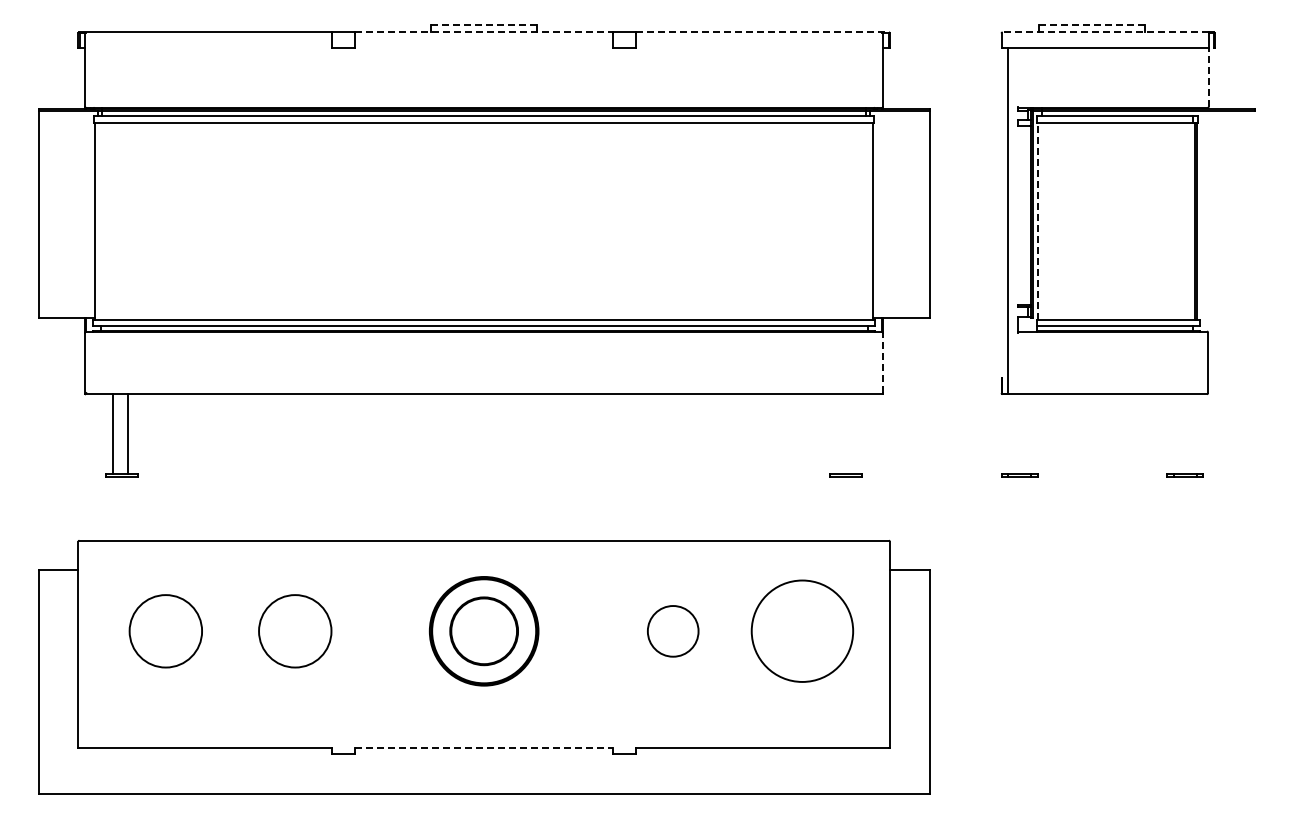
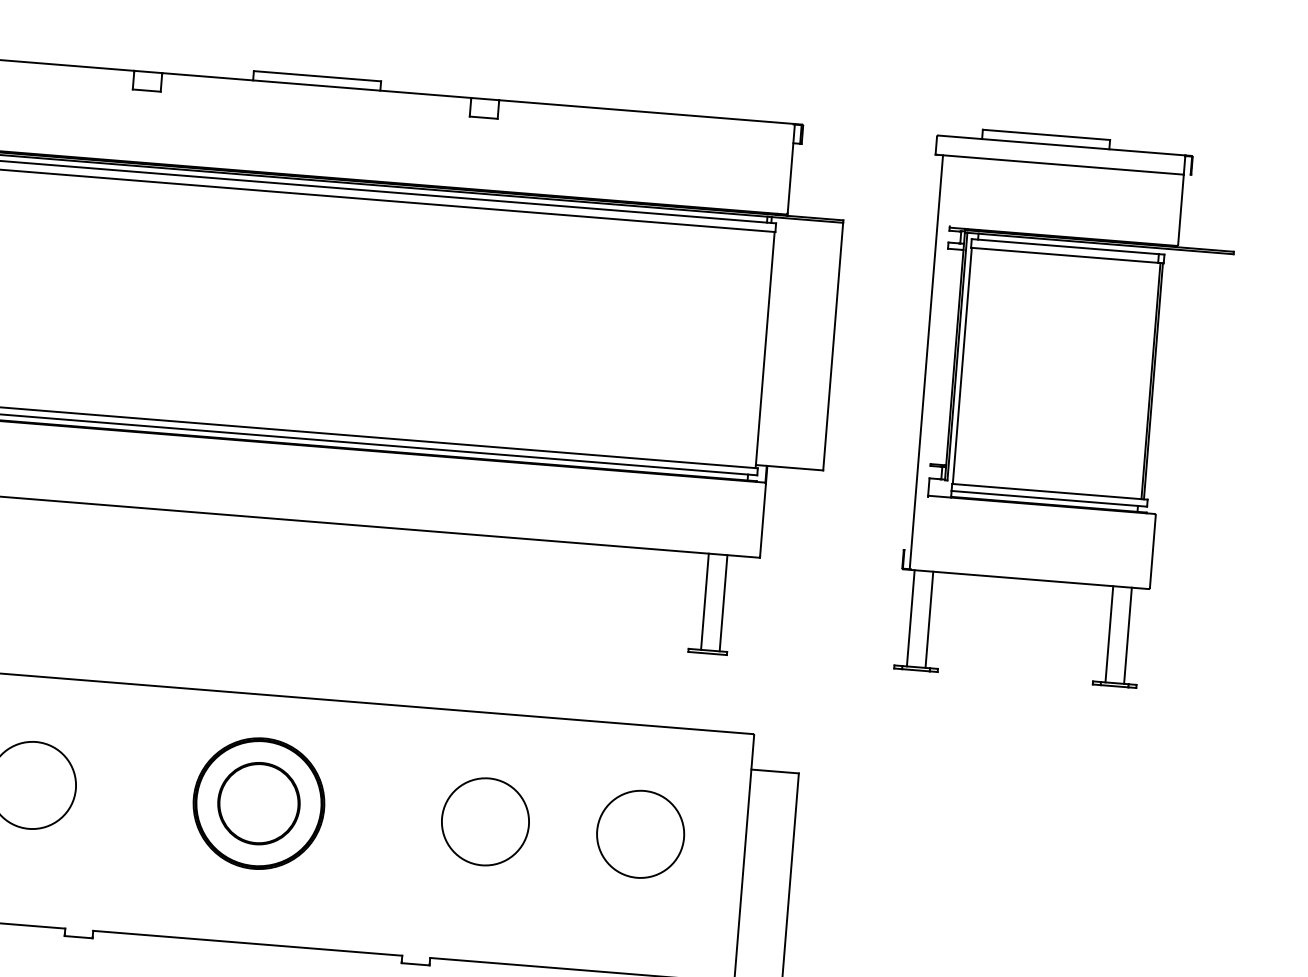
line: (483, 24) -> (316, 76), dashed -> solid
line: (1091, 24) -> (1045, 134), dashed -> solid
line: (484, 32) -> (317, 85), dashed -> solid
line: (763, 32) -> (651, 112), dashed -> solid
line: (1105, 32) -> (1061, 145), dashed -> solid
line: (1208, 77) -> (1180, 209), dashed -> solid
line: (1037, 221) -> (961, 365), dashed -> solid
line: (882, 362) -> (762, 519), dashed -> solid
line: (840, 434) -> (705, 602), added
line: (855, 434) -> (723, 603), added
line: (1011, 434) -> (910, 618), added
line: (1027, 434) -> (929, 620), added
line: (1177, 434) -> (1109, 634), added
line: (1193, 434) -> (1128, 636), added
circle: (673, 631) -> (485, 822), size x1.43
circle: (802, 631) -> (640, 834), size x0.71
line: (484, 747) -> (248, 943), dashed -> solid

